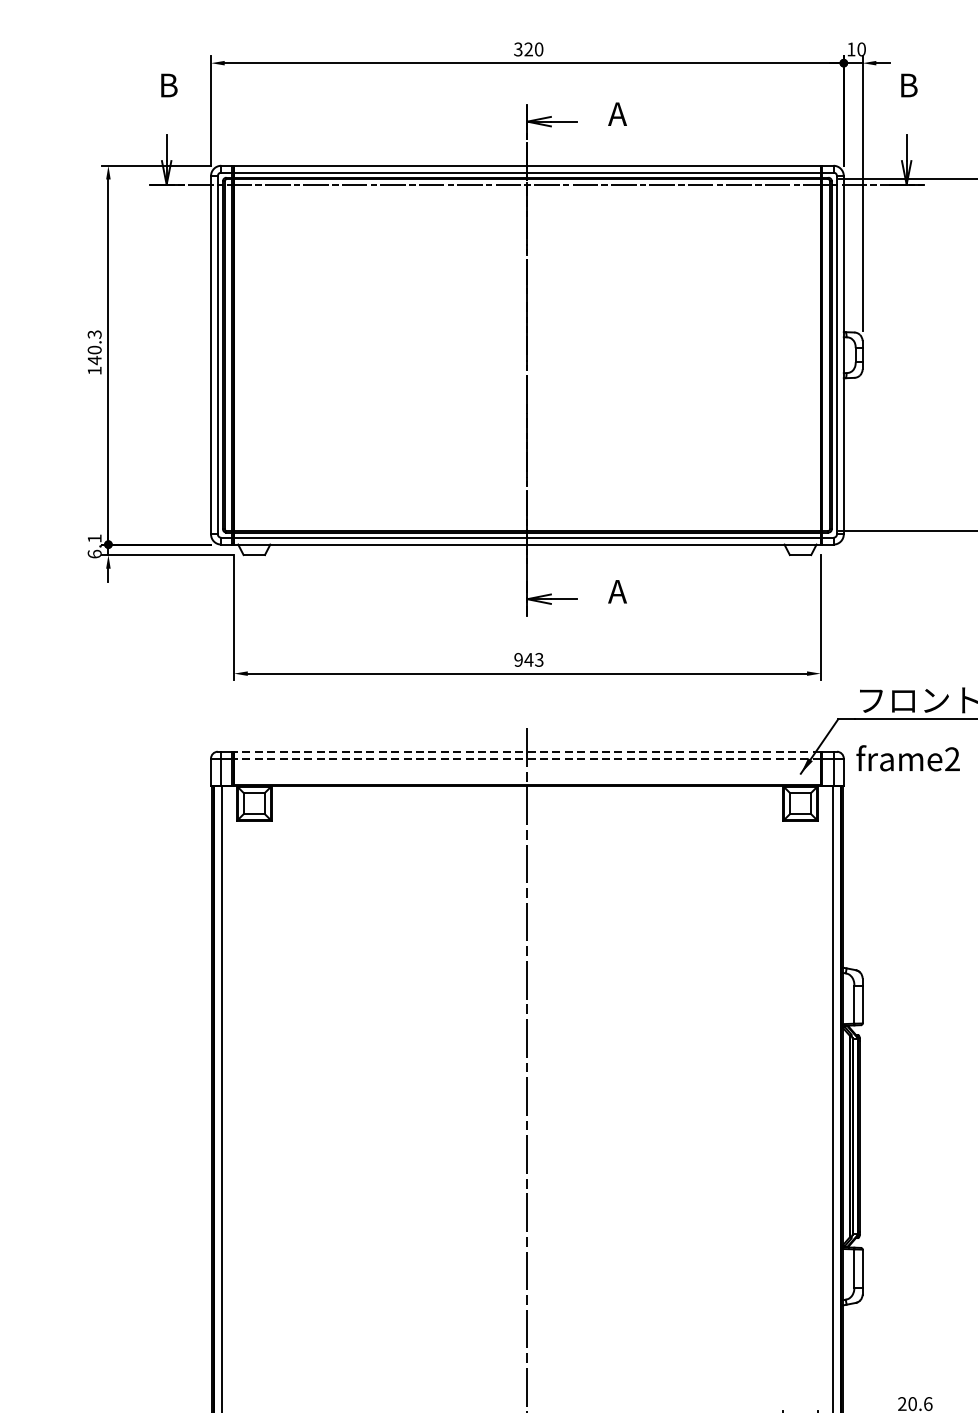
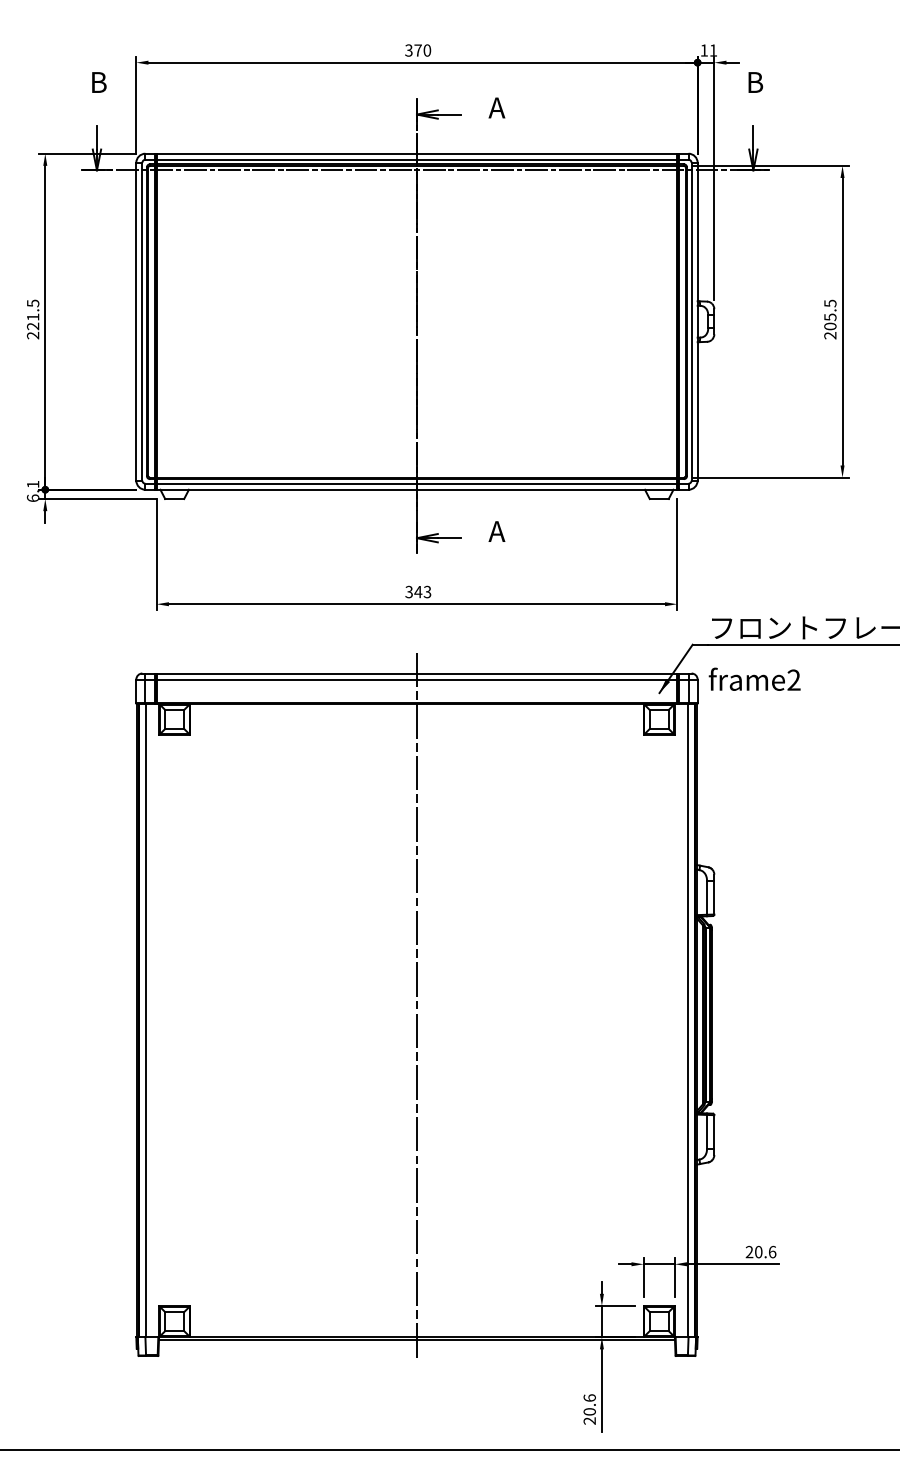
text: (528, 49) -> (417, 50), 320 -> 370
text: (861, 49) -> (713, 50), 10 -> 11
text: (93, 352) -> (32, 319), 140.3 -> 221.5
text: (517, 660) -> (408, 592), 943 -> 343
line: (526, 751) -> (416, 673), dashed -> solid
line: (526, 758) -> (416, 679), dashed -> solid

